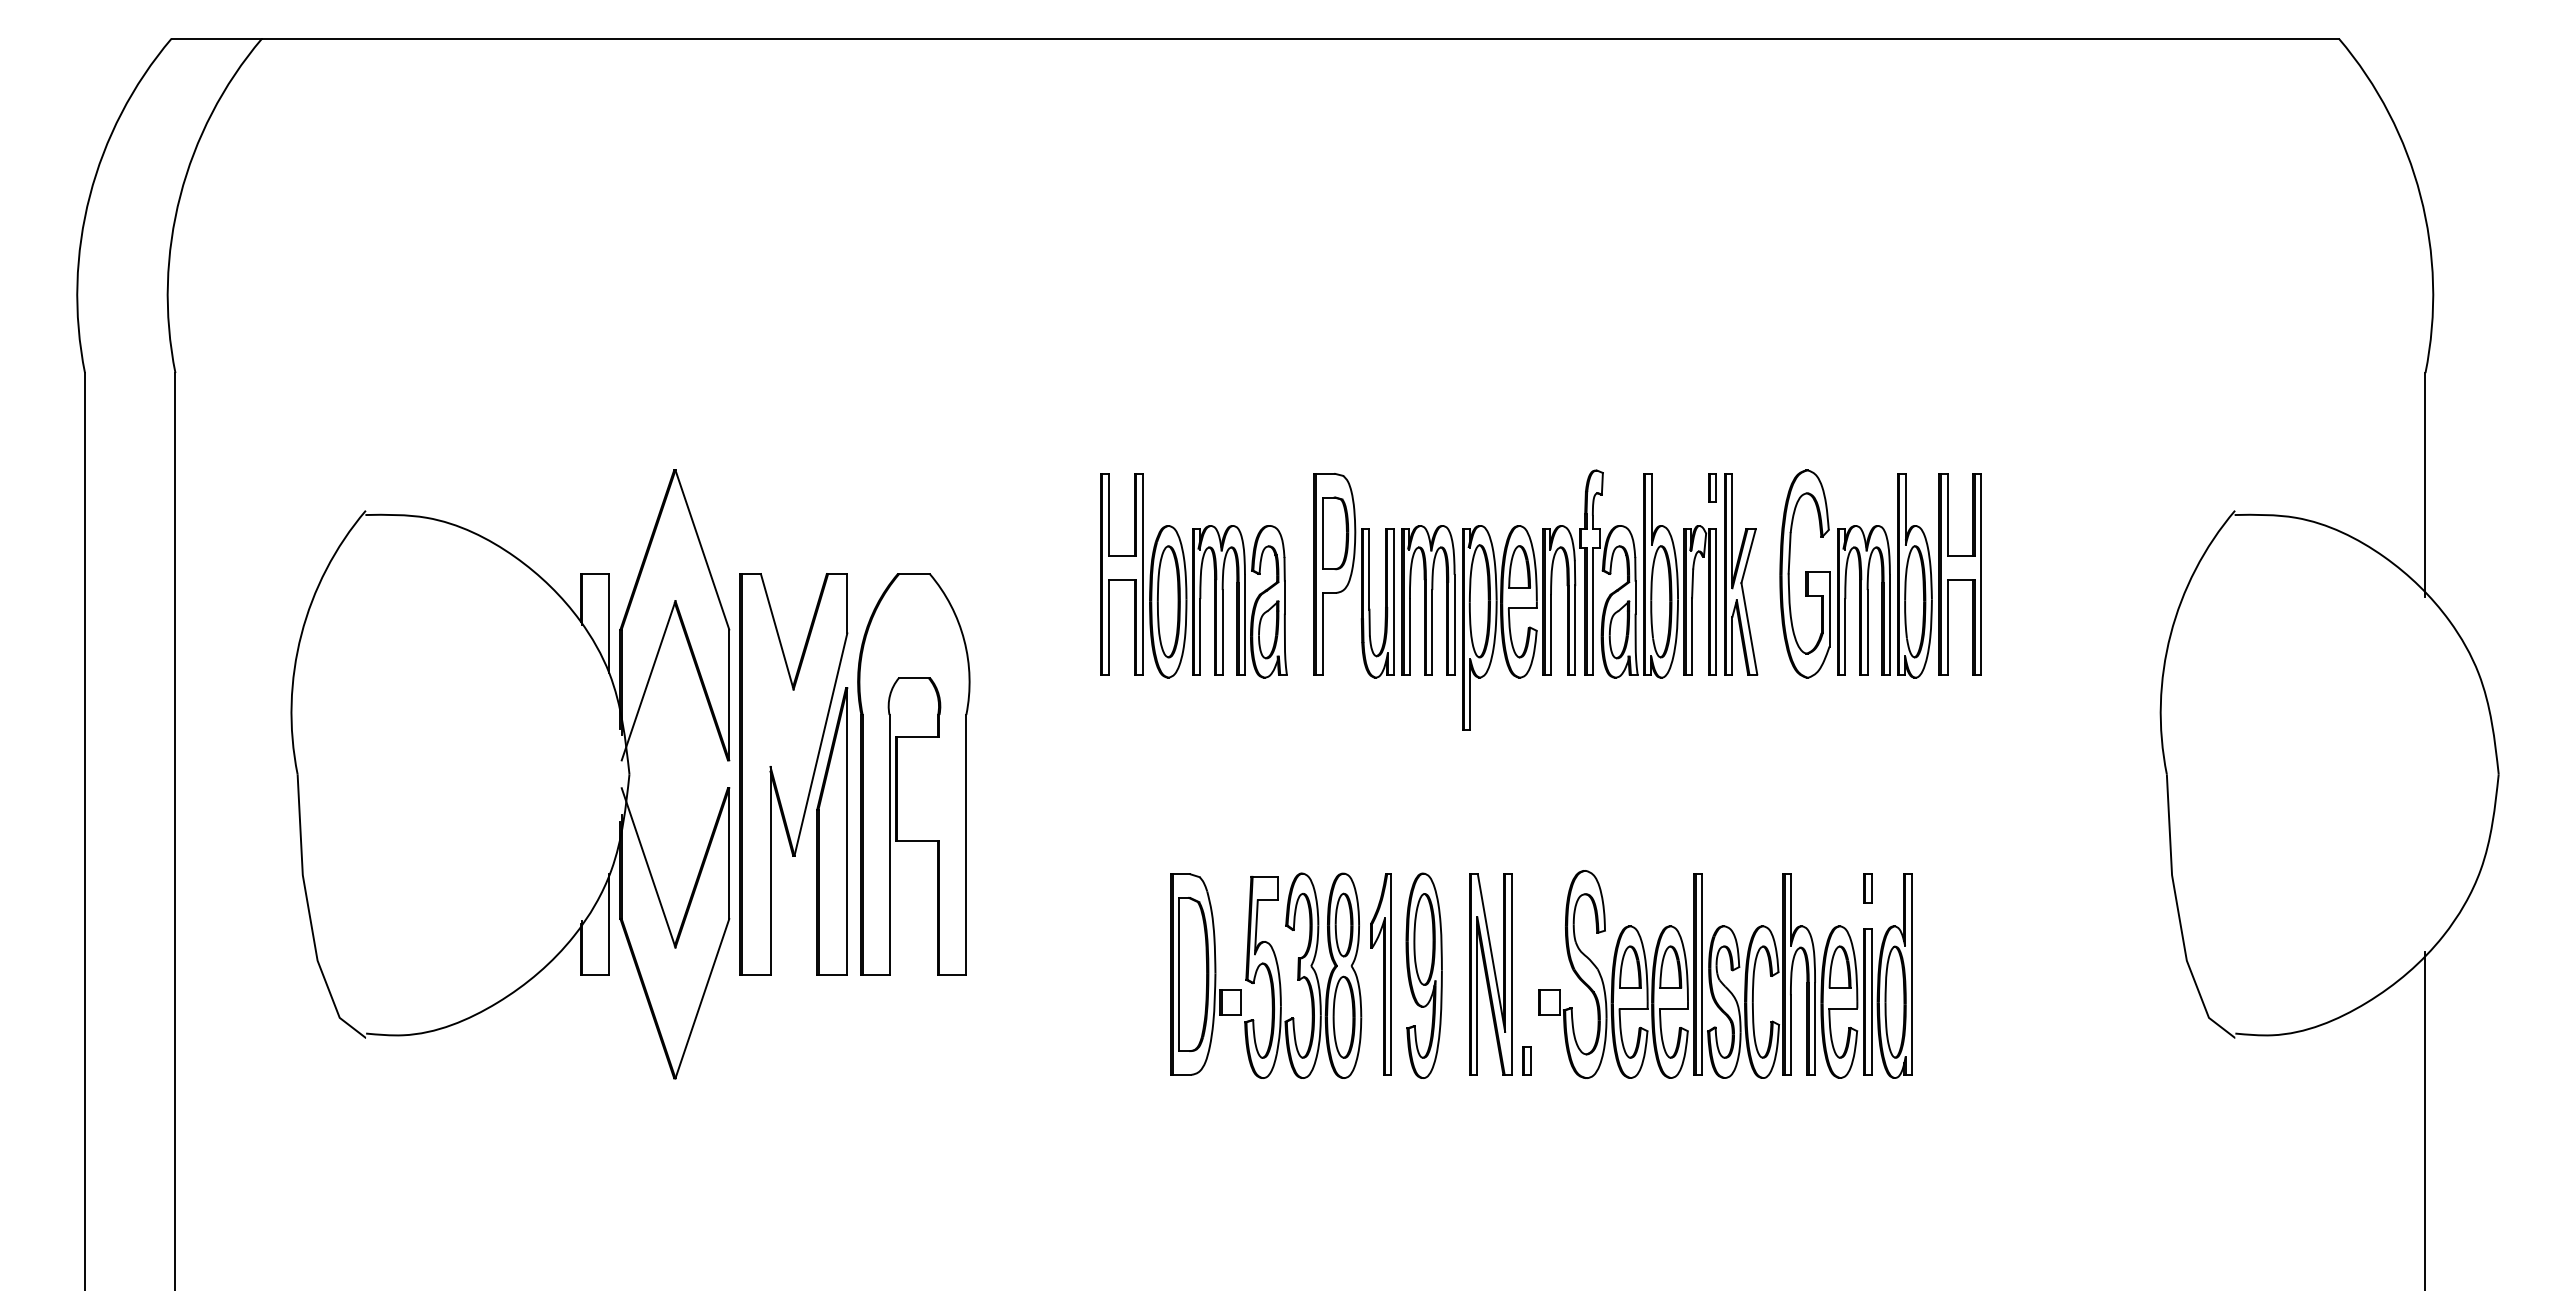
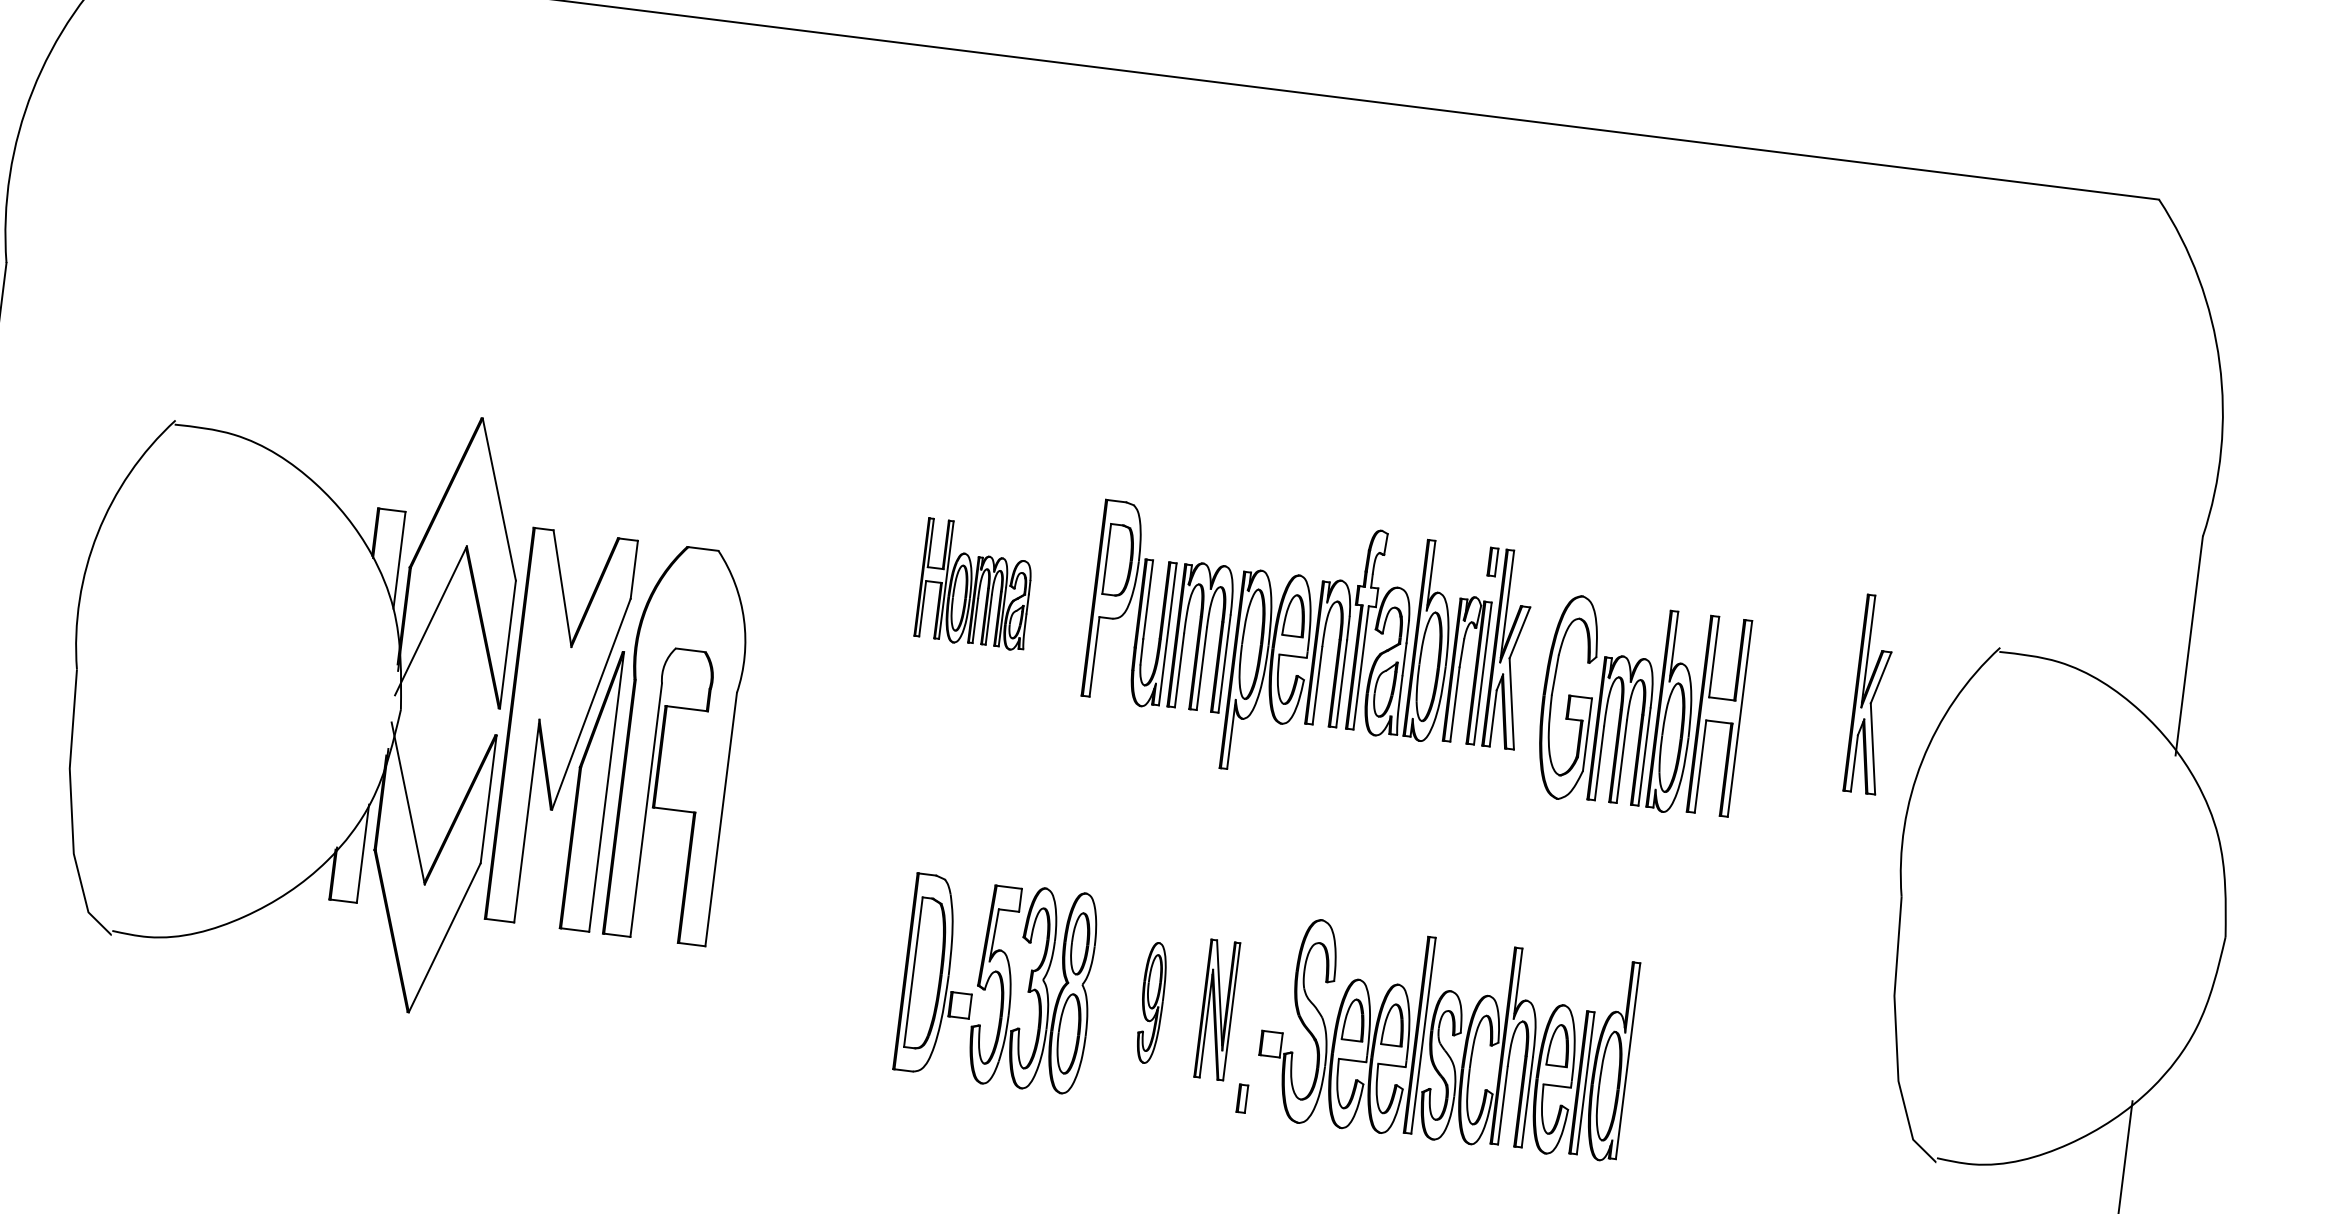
part: (1880, 573) -> (1641, 705), moved
part: (2111, 574) -> (1871, 694), added
part: (1193, 575) -> (975, 584), size x0.6
part: (1867, 888) -> (1595, 971), removed
part: (1380, 974) -> (1109, 996), removed
part: (1490, 974) -> (1217, 1009), size x0.7
part: (1423, 975) -> (1151, 1002), size x0.6

